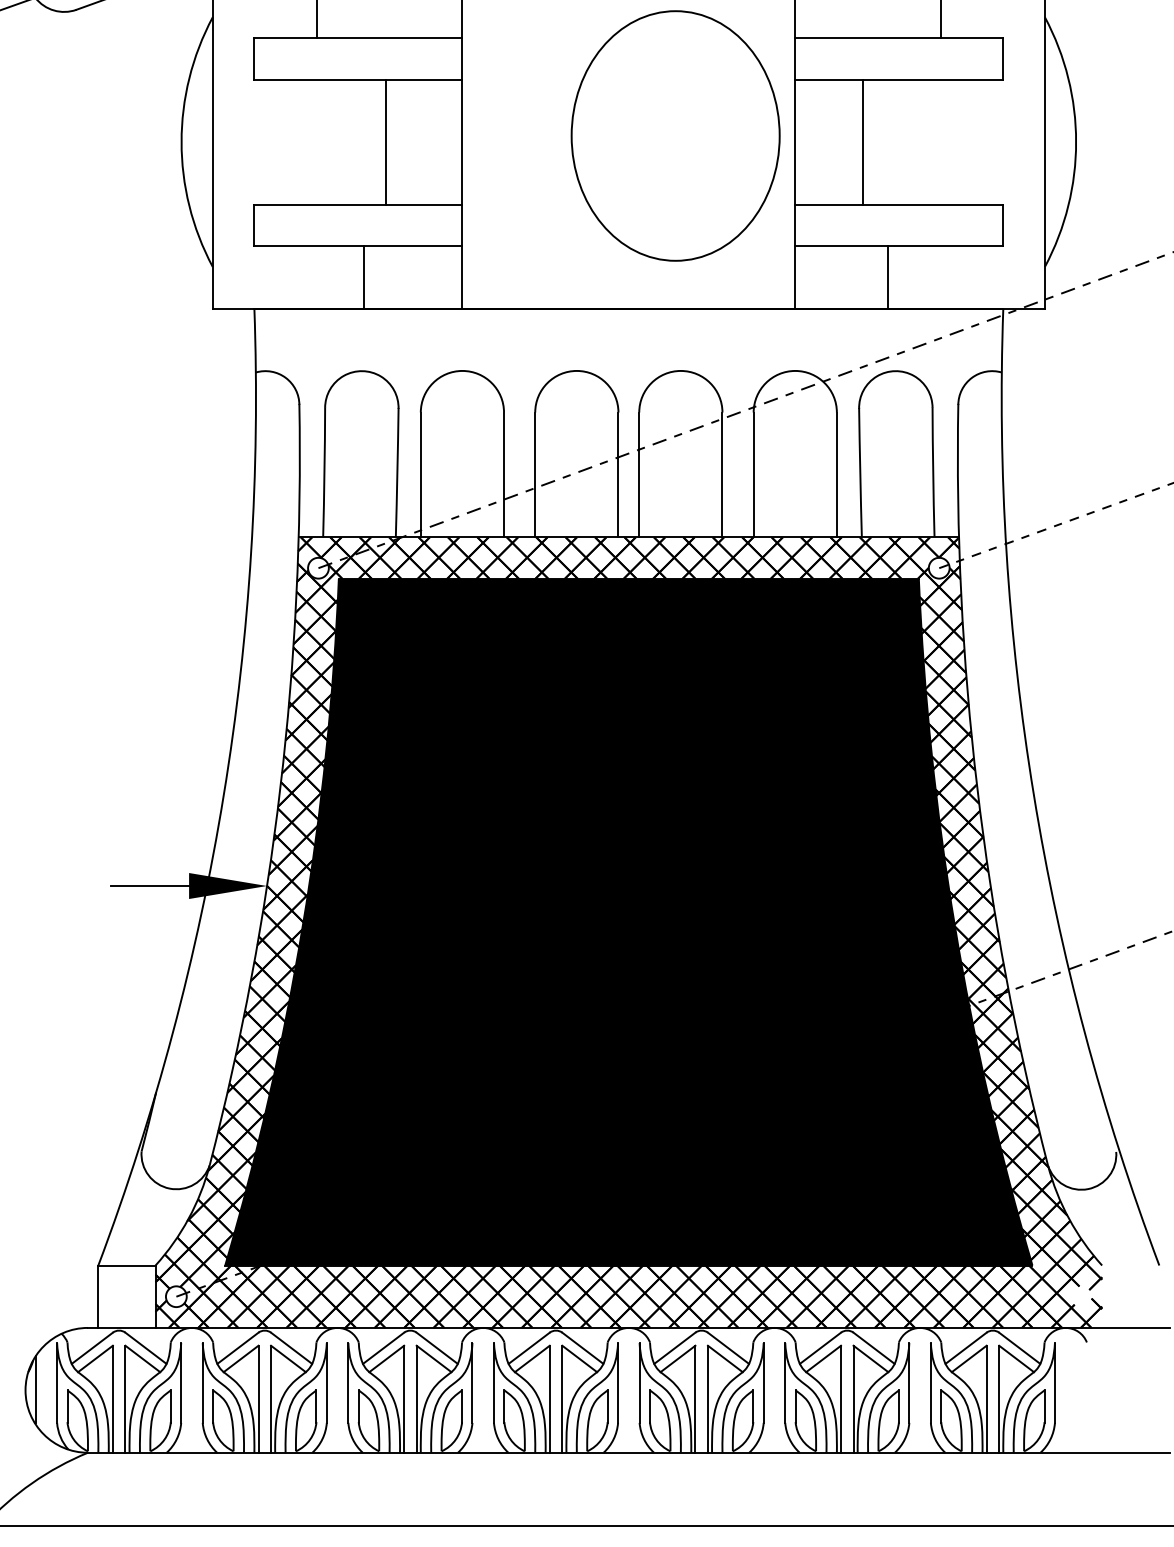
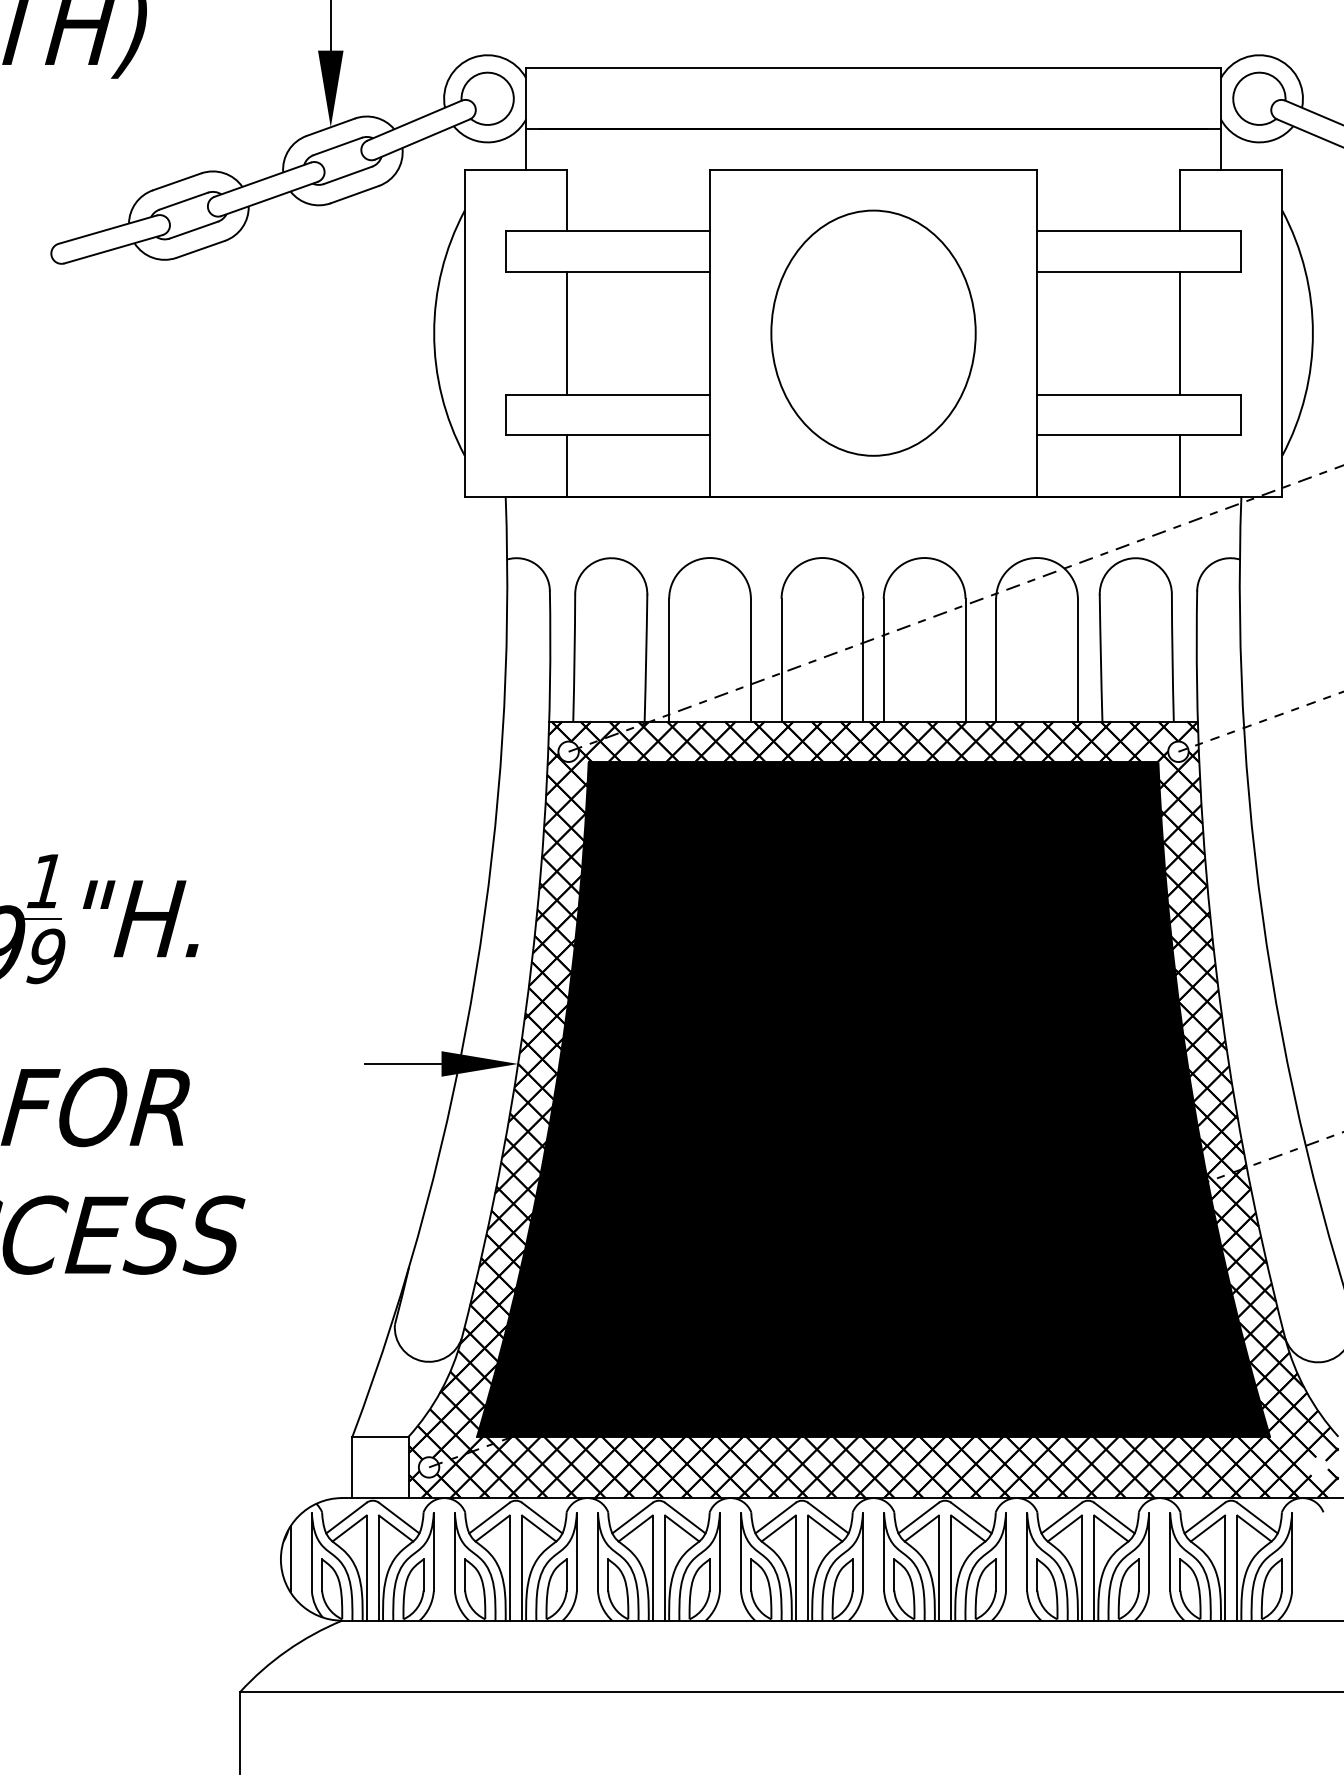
part: (675, 135) -> (873, 332), moved
line: (386, 141) -> (567, 332), moved
line: (862, 141) -> (1180, 332), moved
line: (364, 276) -> (567, 465), moved
line: (888, 276) -> (1180, 465), moved

